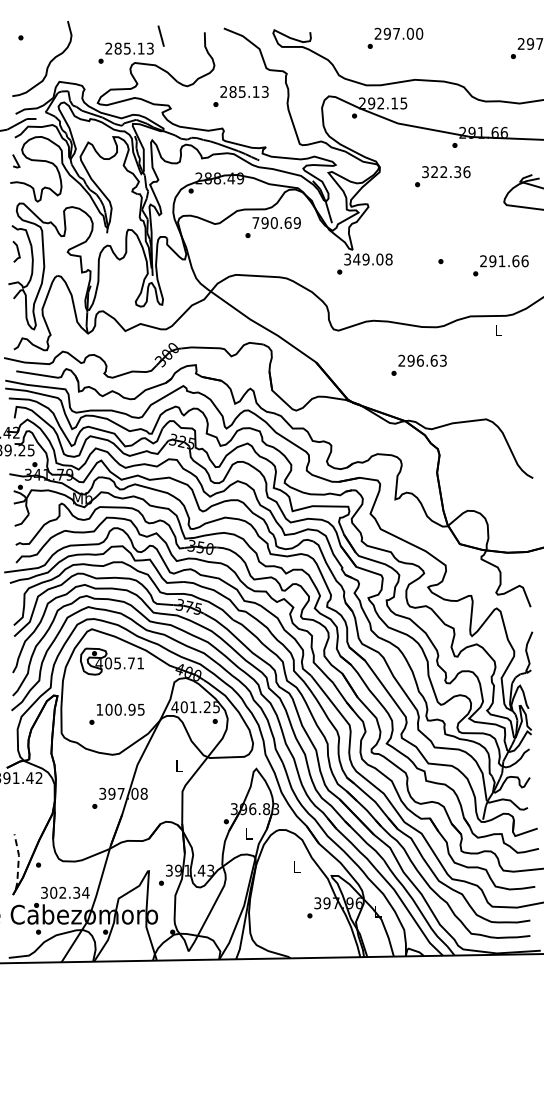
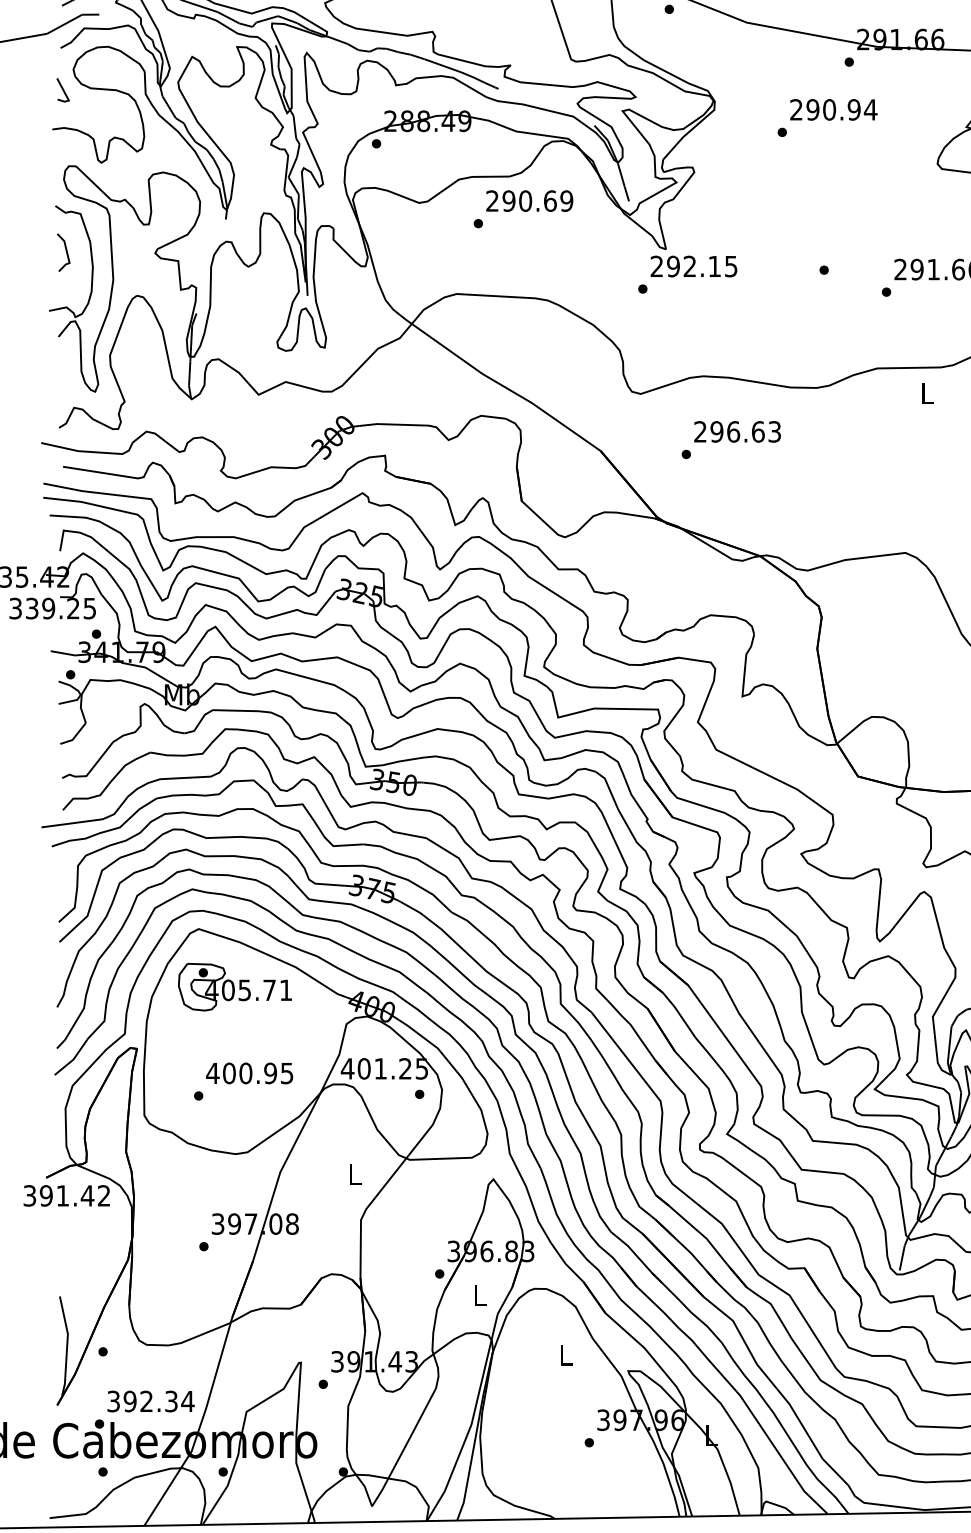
text: (446, 172) -> (834, 110), 322.36 -> 290.94
text: (255, 222) -> (491, 200), 790.69 -> 290.69
text: (368, 259) -> (694, 266), 349.08 -> 292.15
text: (418, 364) -> (730, 438), moved
text: (99, 709) -> (212, 1072), 100.95 -> 400.95
line: (18, 861) -> (67, 1345), dashed -> solid
text: (53, 892) -> (129, 1400), 302.34 -> 392.34

